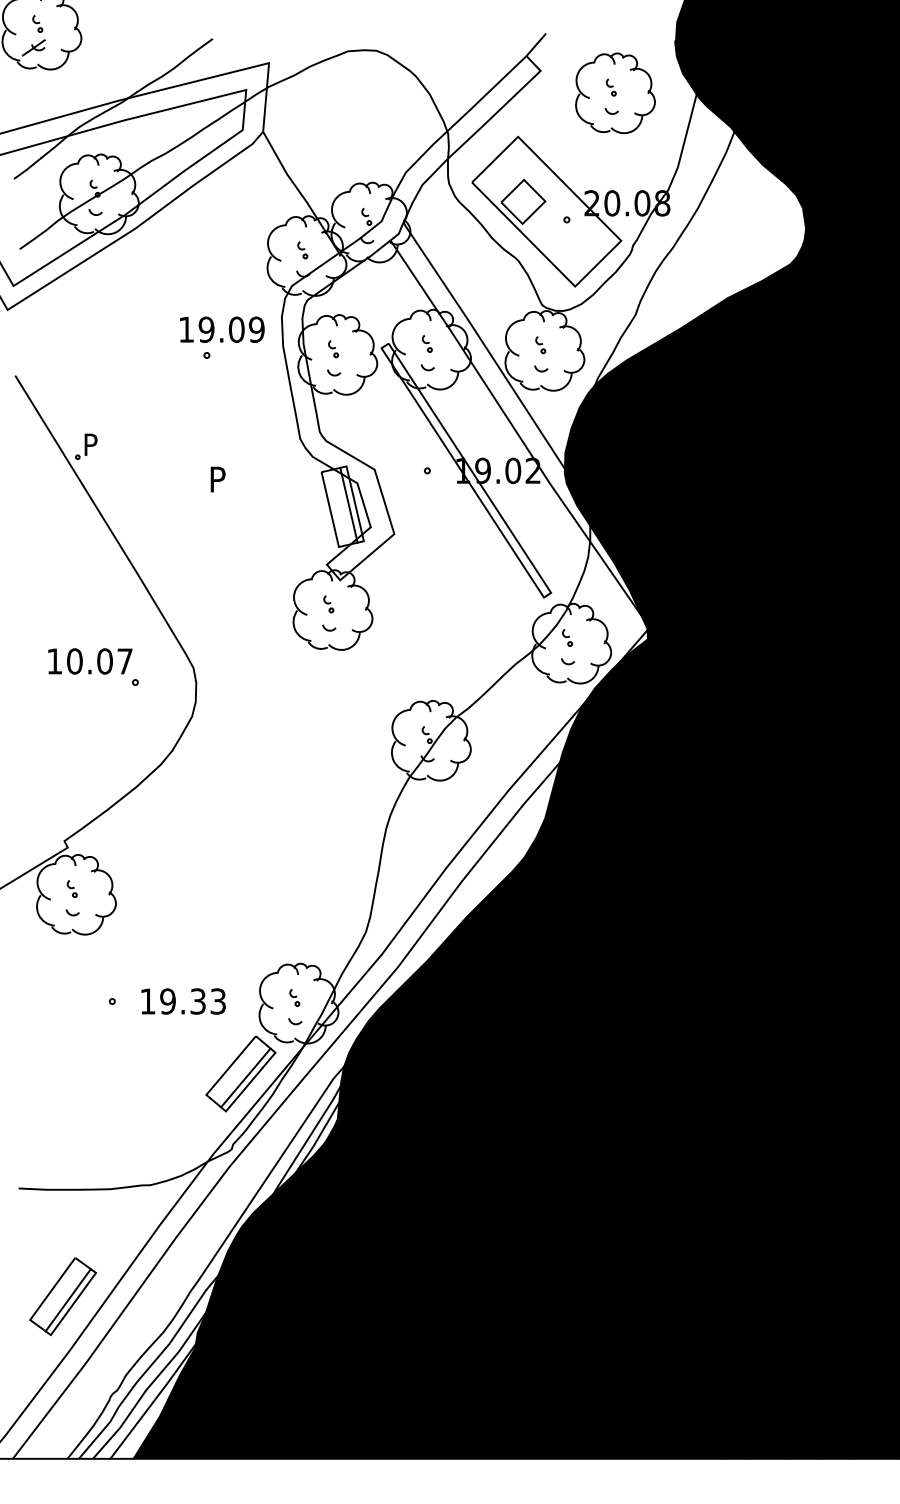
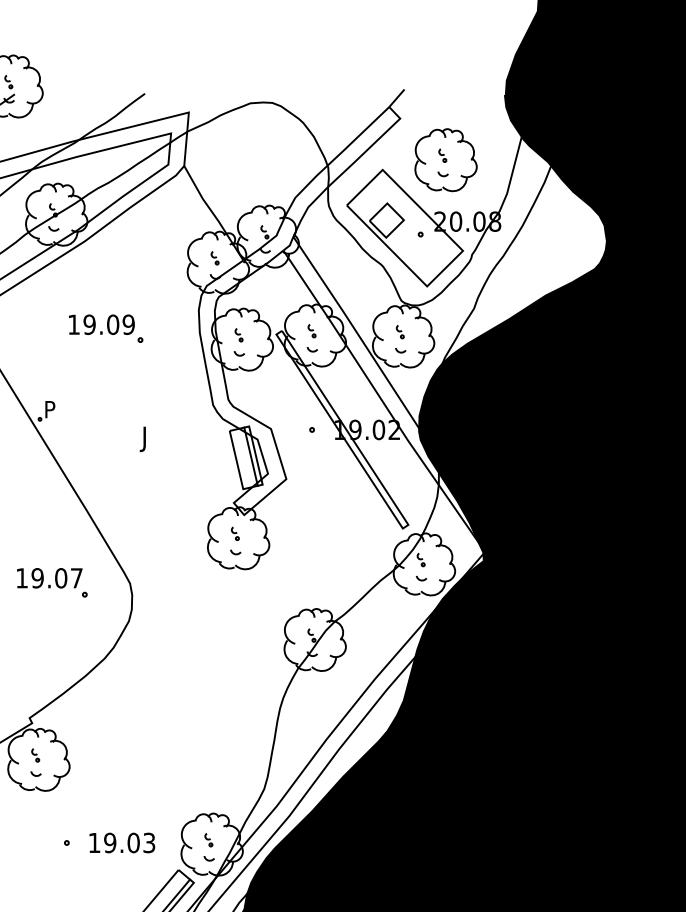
part: (615, 93) -> (446, 160), moved
text: (222, 329) -> (102, 324), moved
text: (215, 482) -> (147, 438), P -> J
text: (74, 661) -> (37, 578), 10.07 -> 19.07
text: (198, 1001) -> (133, 842), 19.33 -> 19.03

